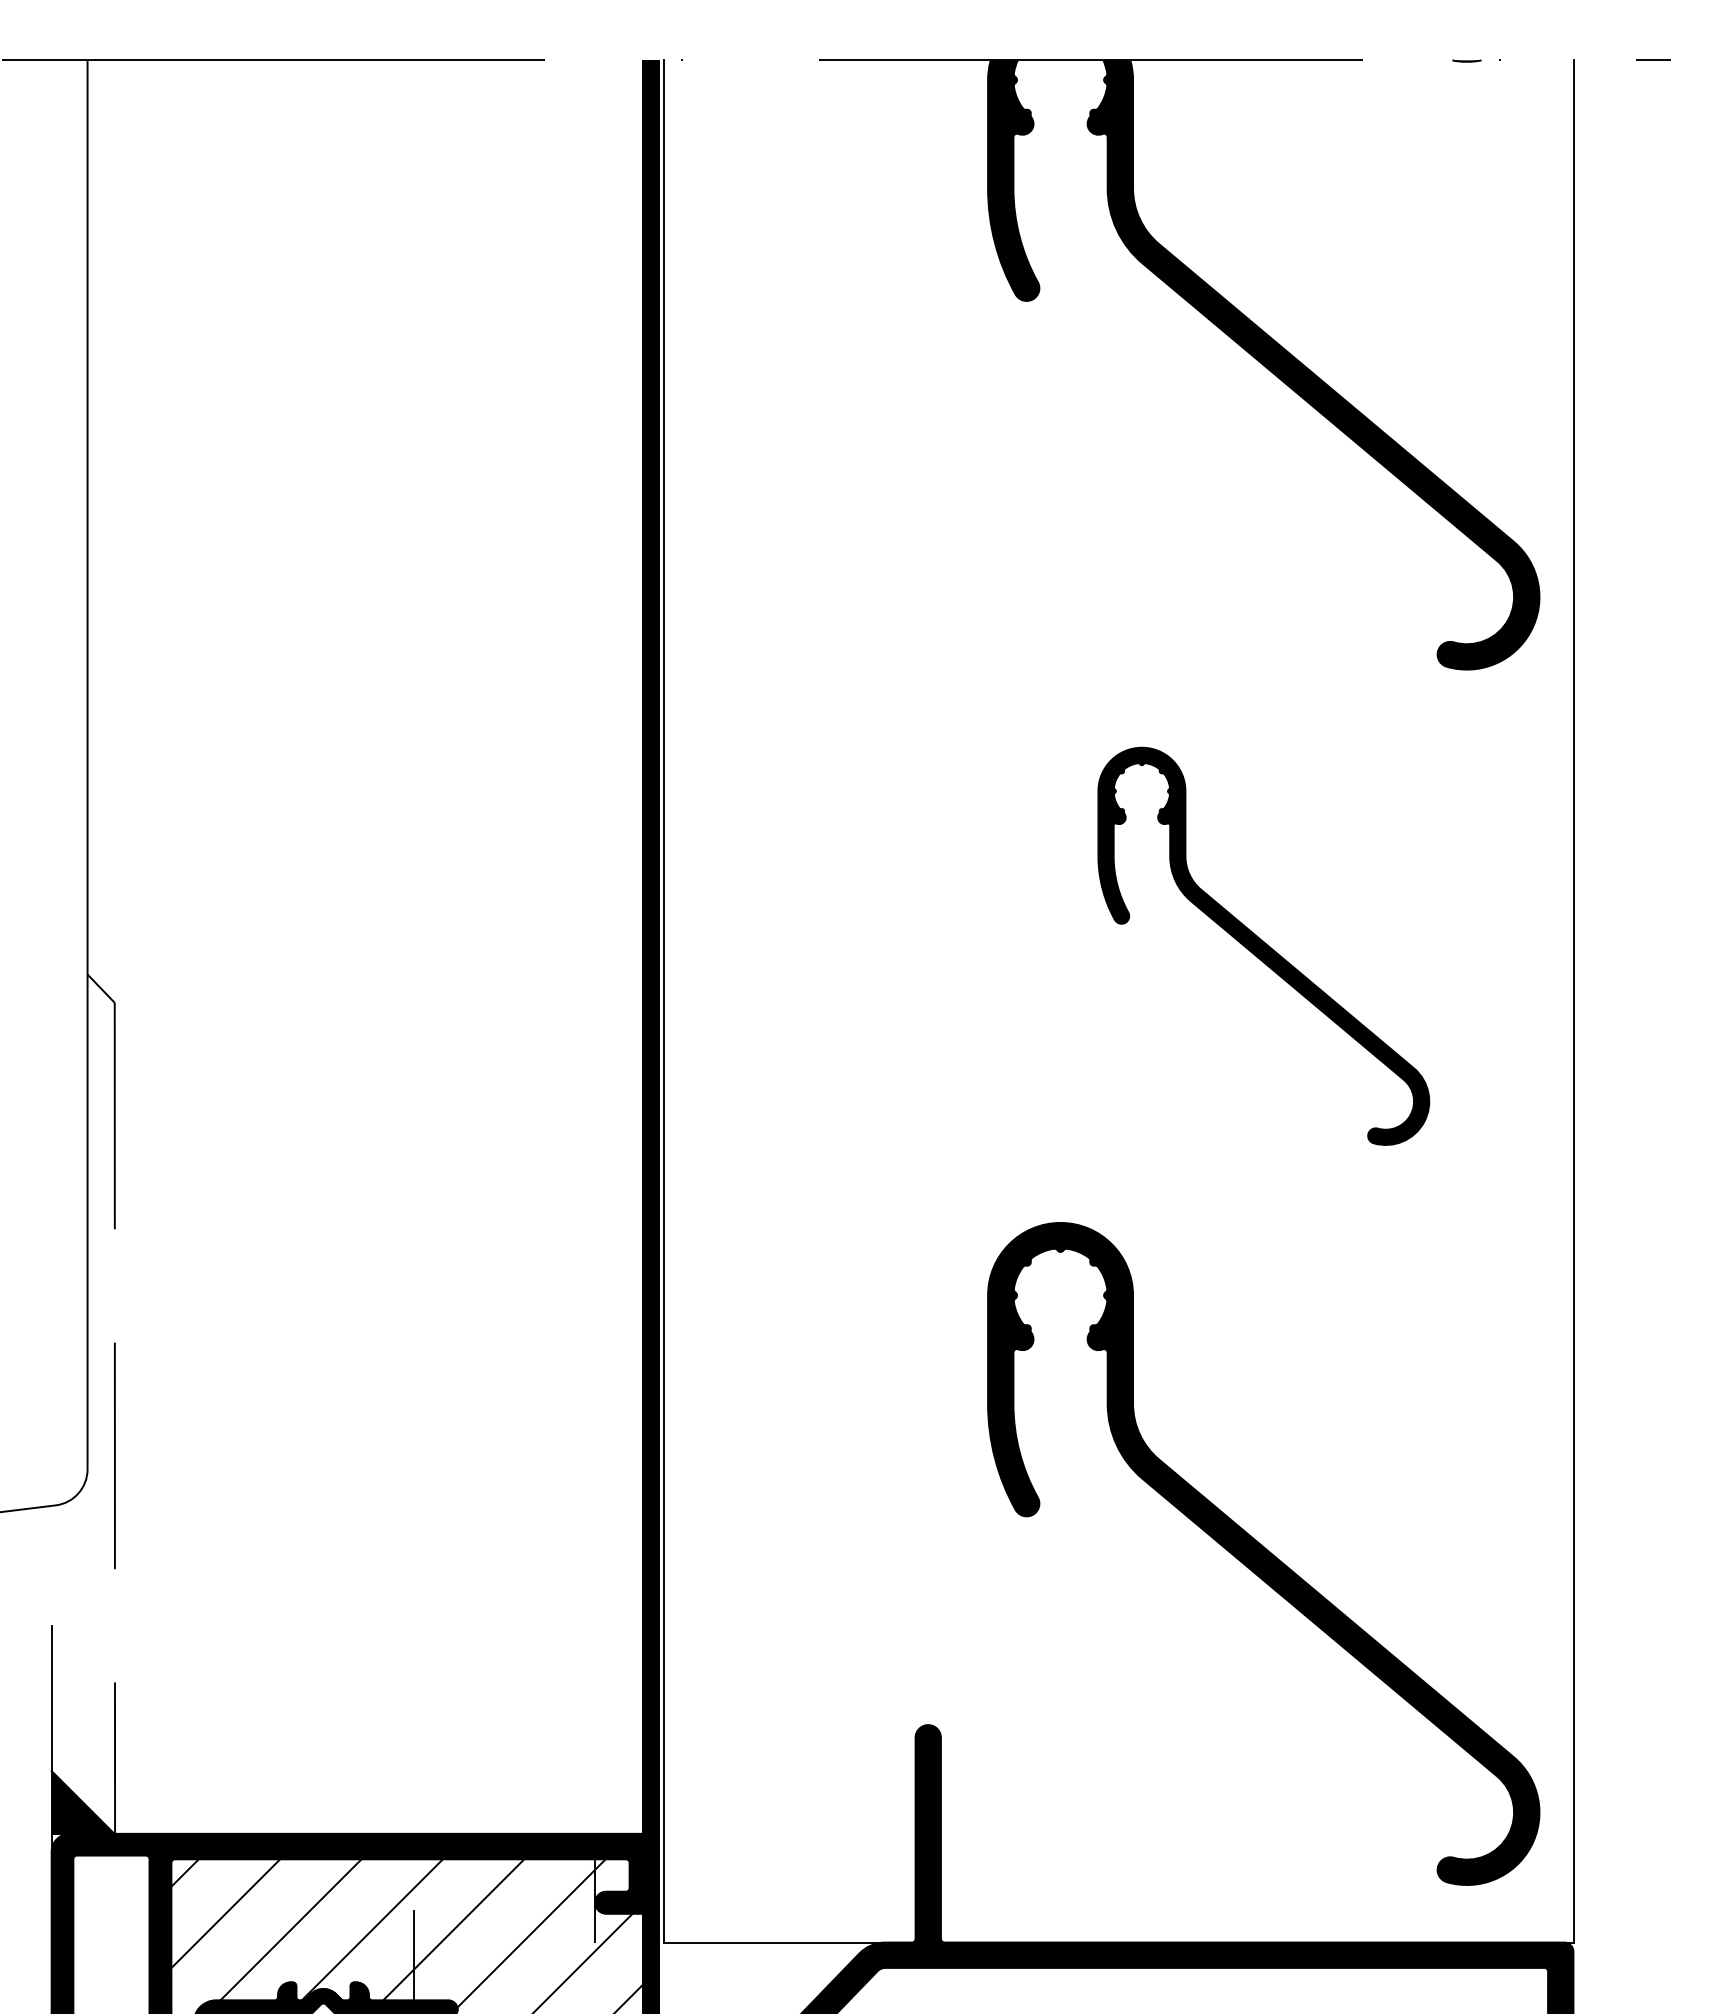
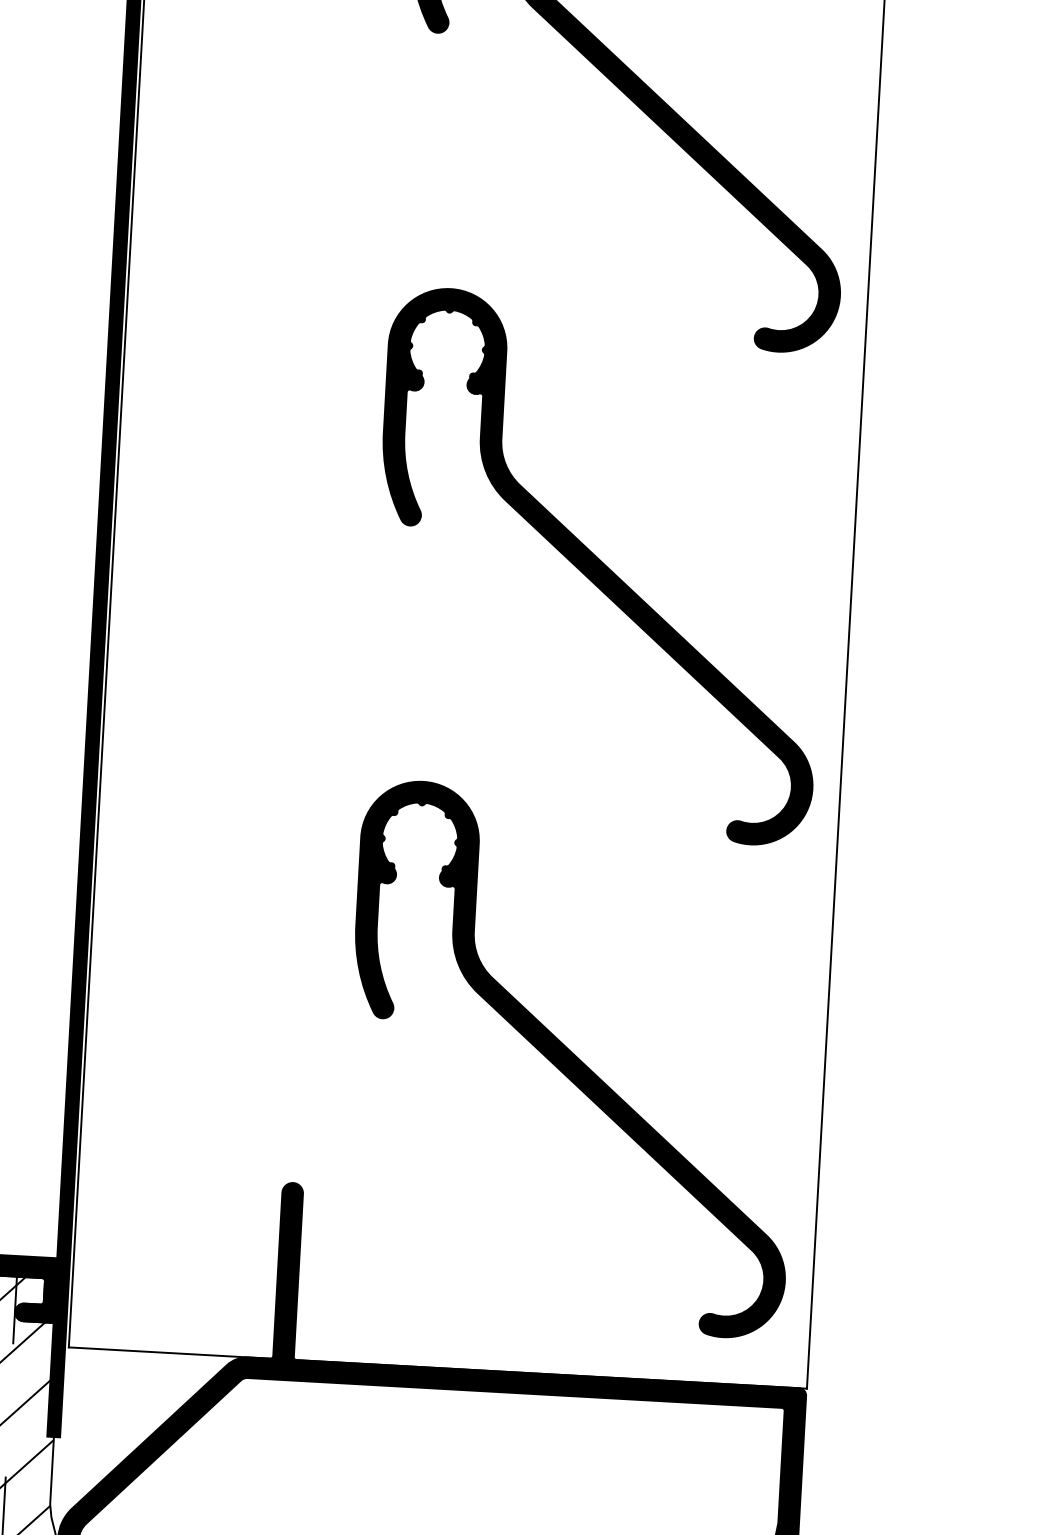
part: (1263, 946) -> (600, 566), size x1.67

